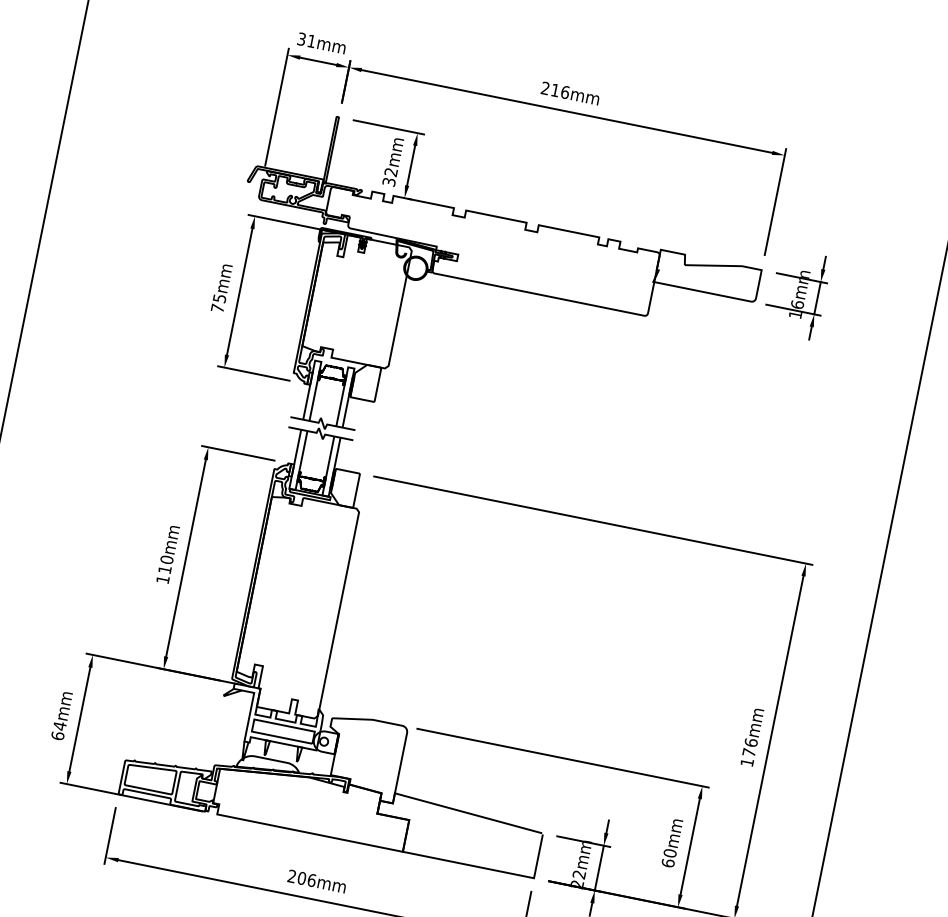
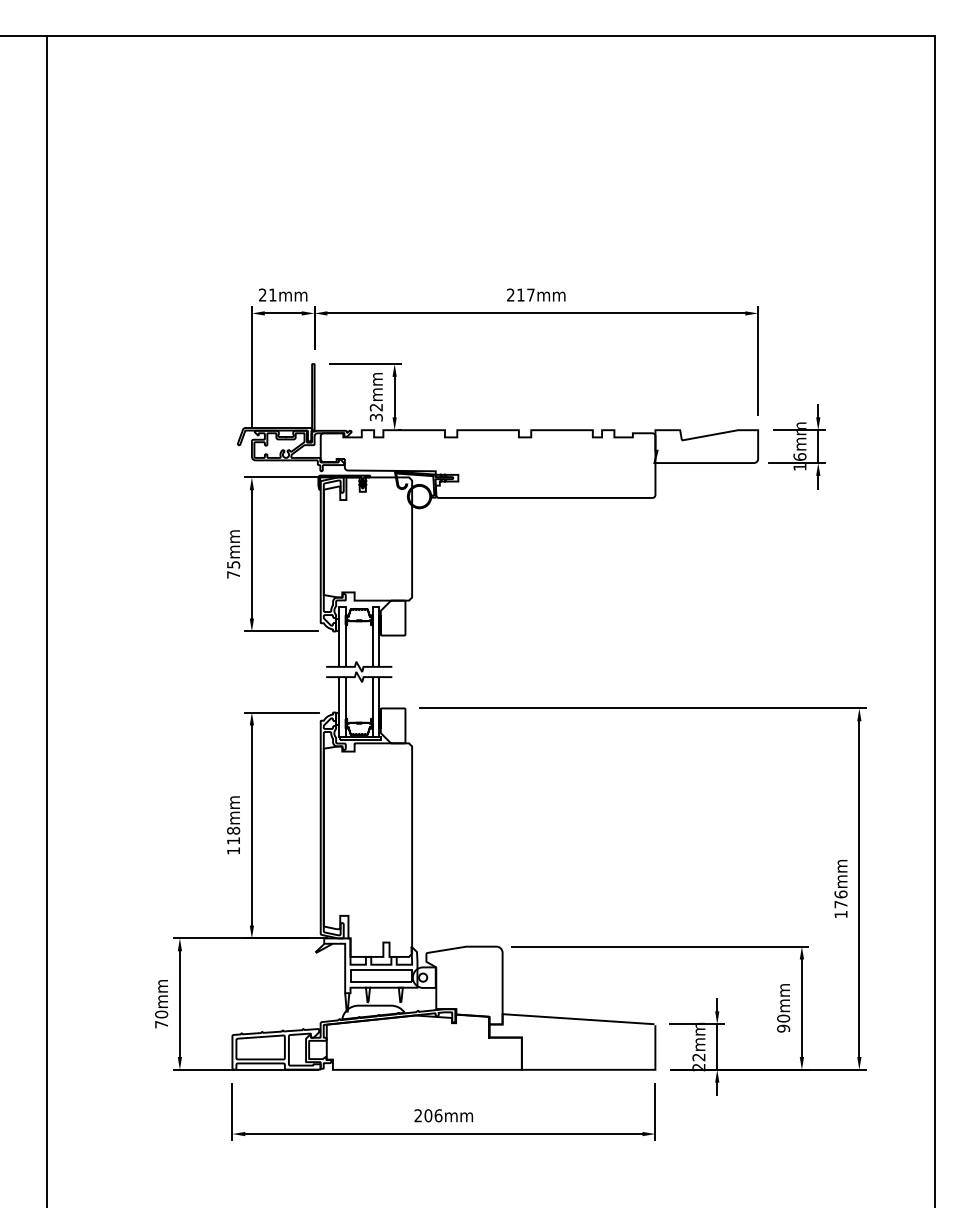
text: (301, 39) -> (262, 295), 31mm -> 21mm
text: (564, 91) -> (530, 294), 216mm -> 217mm
text: (166, 559) -> (233, 830), 110mm -> 118mm
text: (58, 730) -> (161, 1019), 64mm -> 70mm
text: (668, 863) -> (783, 1028), 60mm -> 90mm

